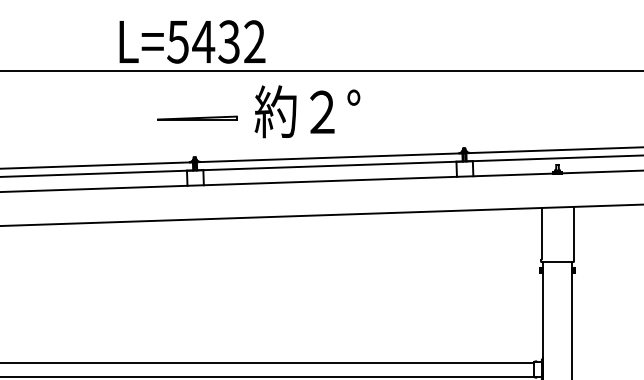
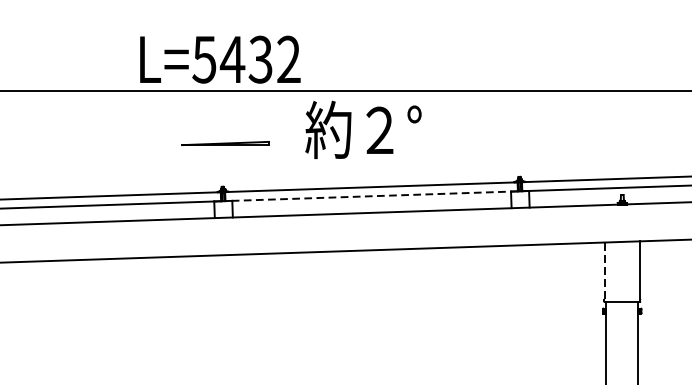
text: (307, 111) -> (363, 129), moved
line: (329, 165) -> (371, 195), solid -> dashed
line: (541, 233) -> (604, 270), solid -> dashed

